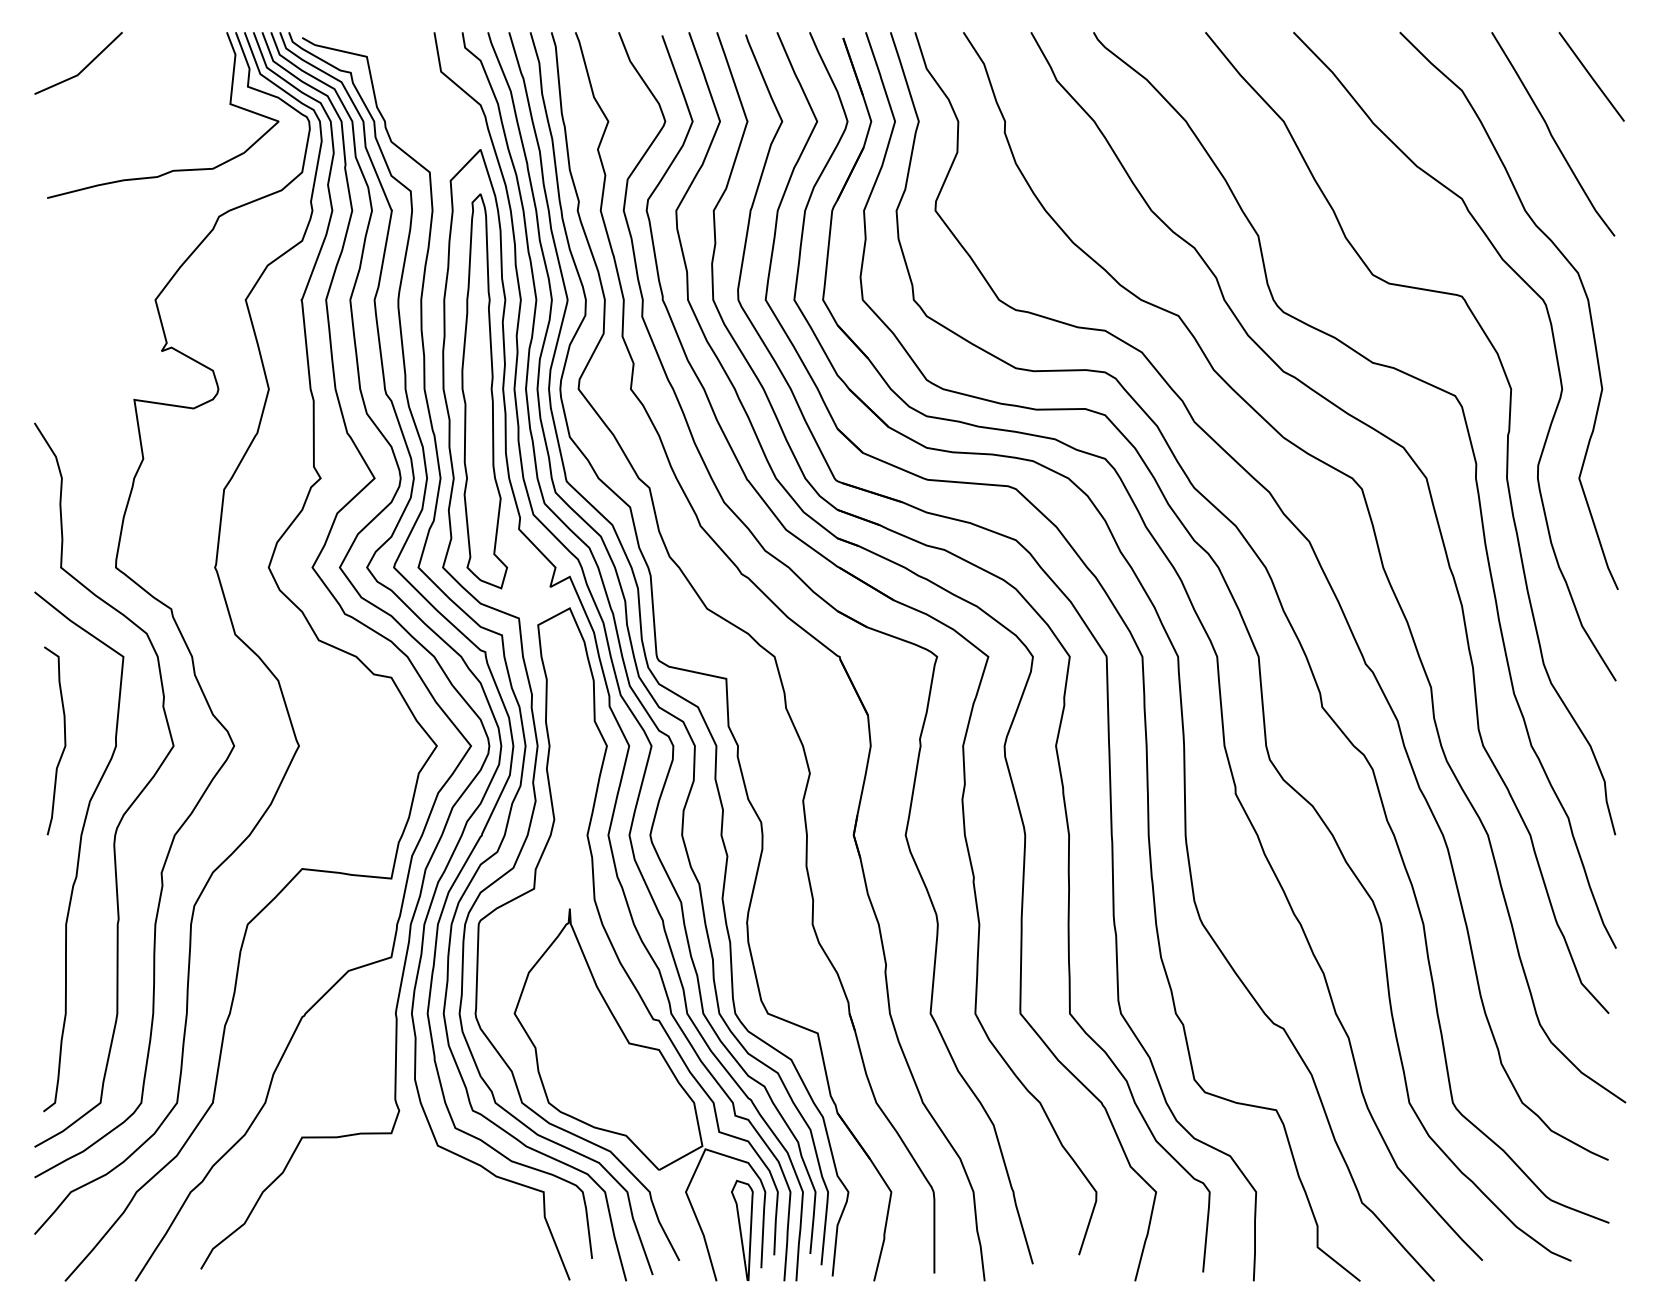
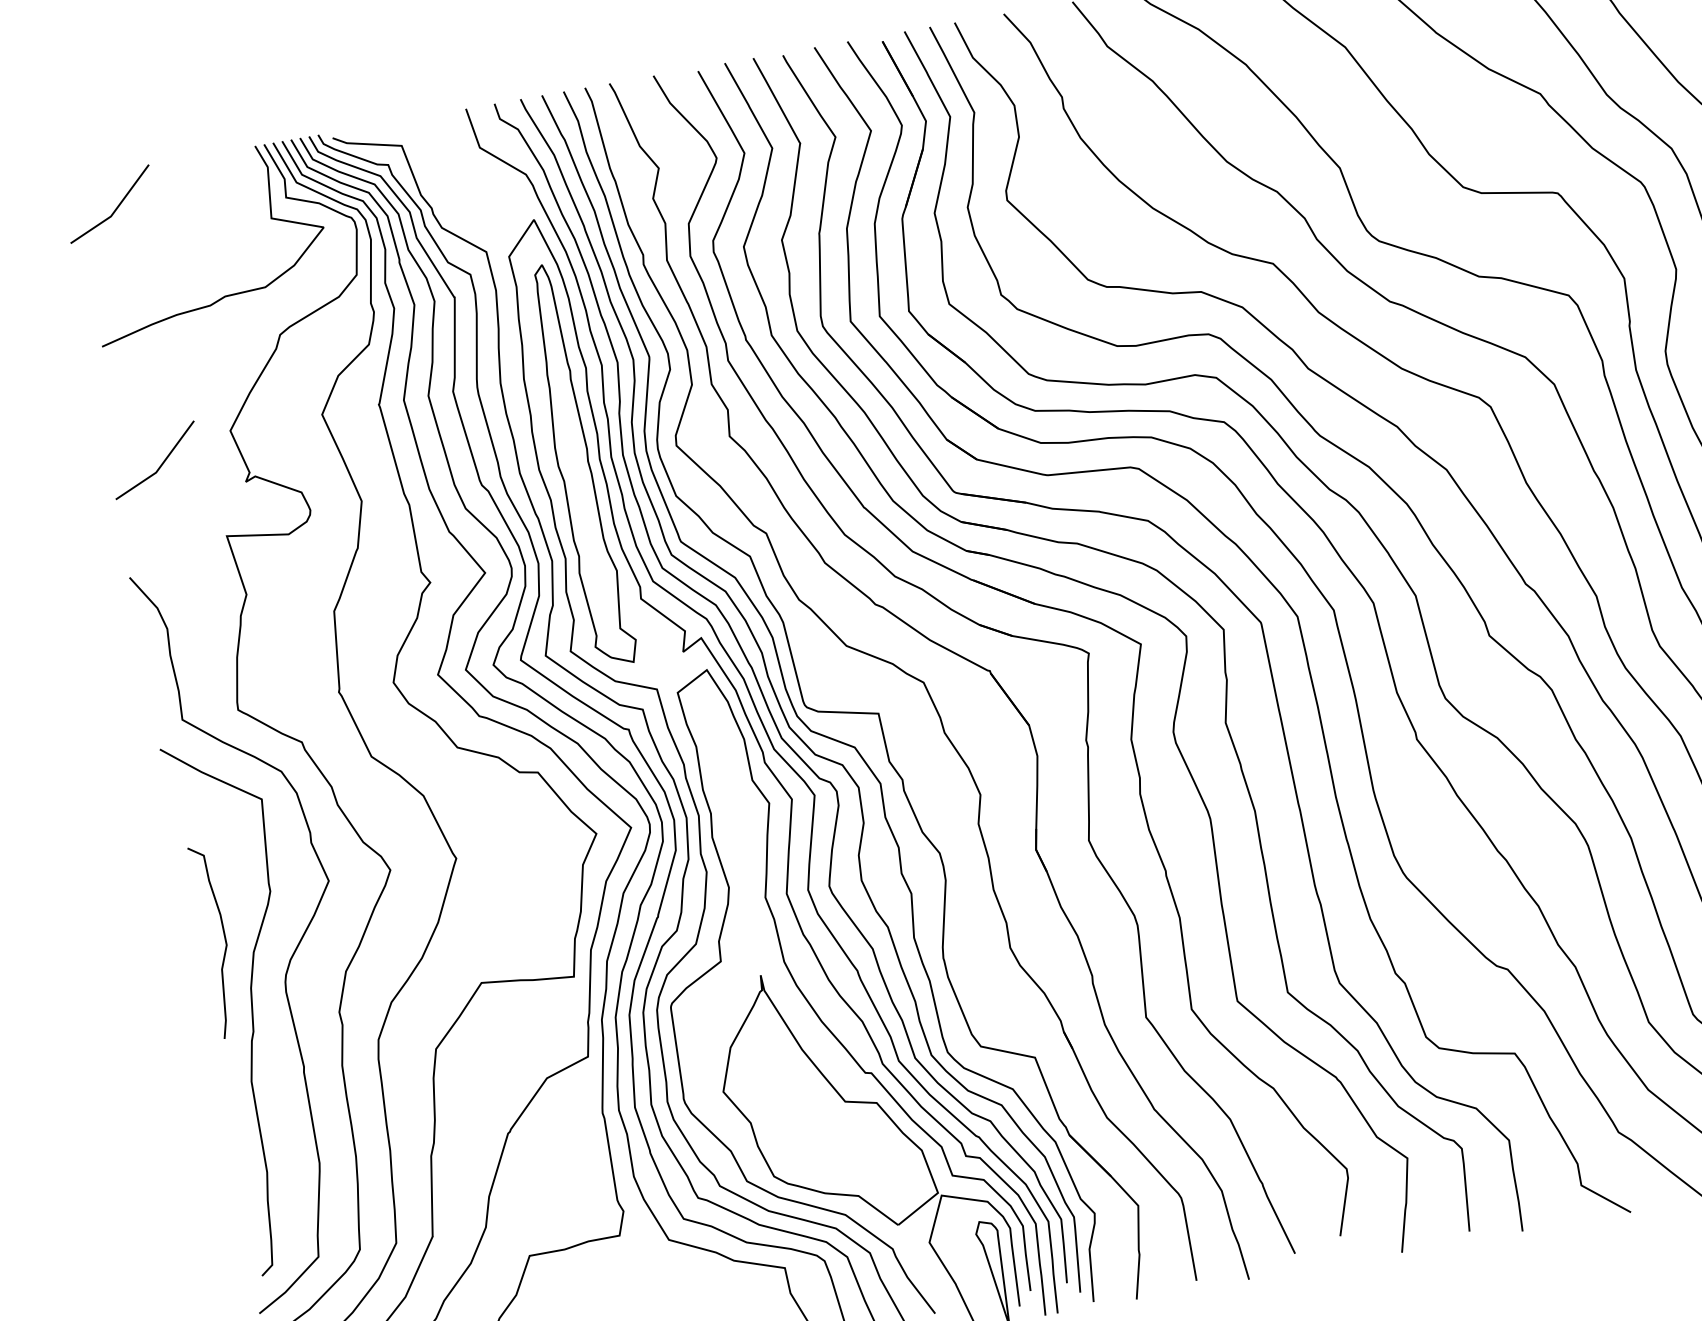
line: (84, 319) -> (161, 463), added
curve: (64, 740) -> (224, 939), moved

